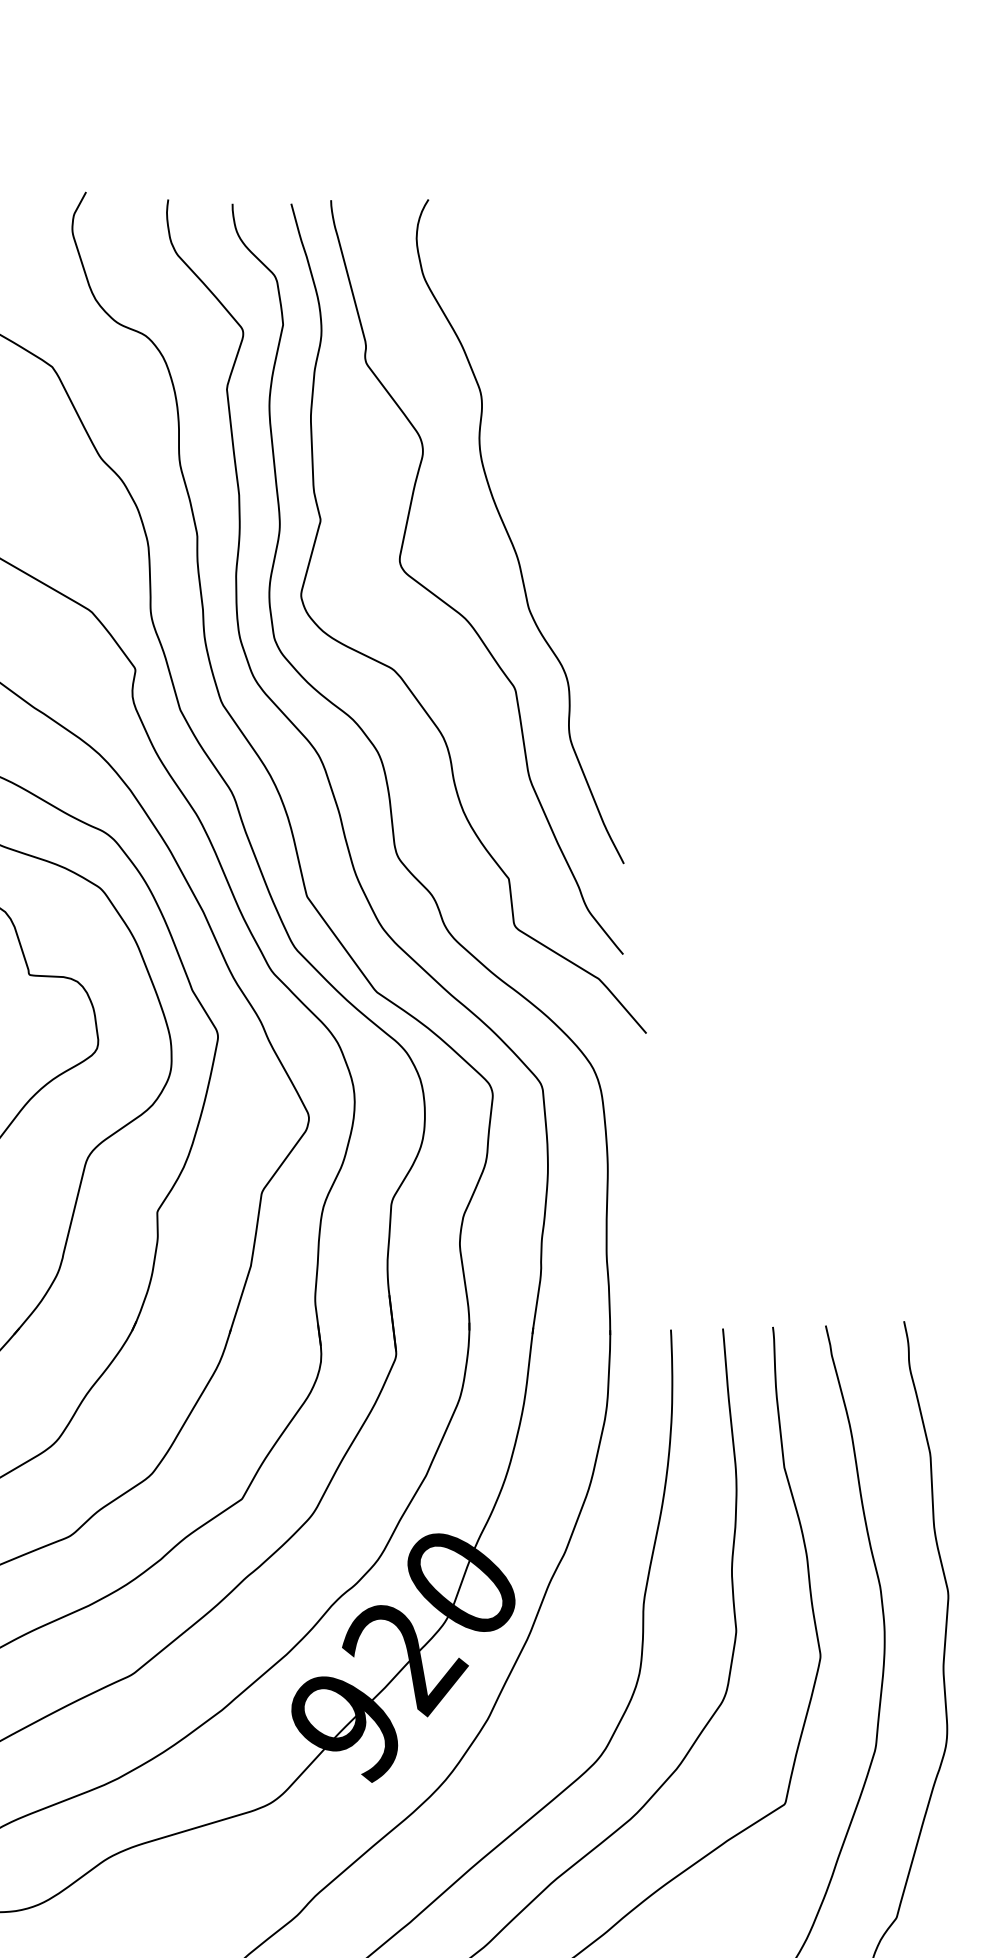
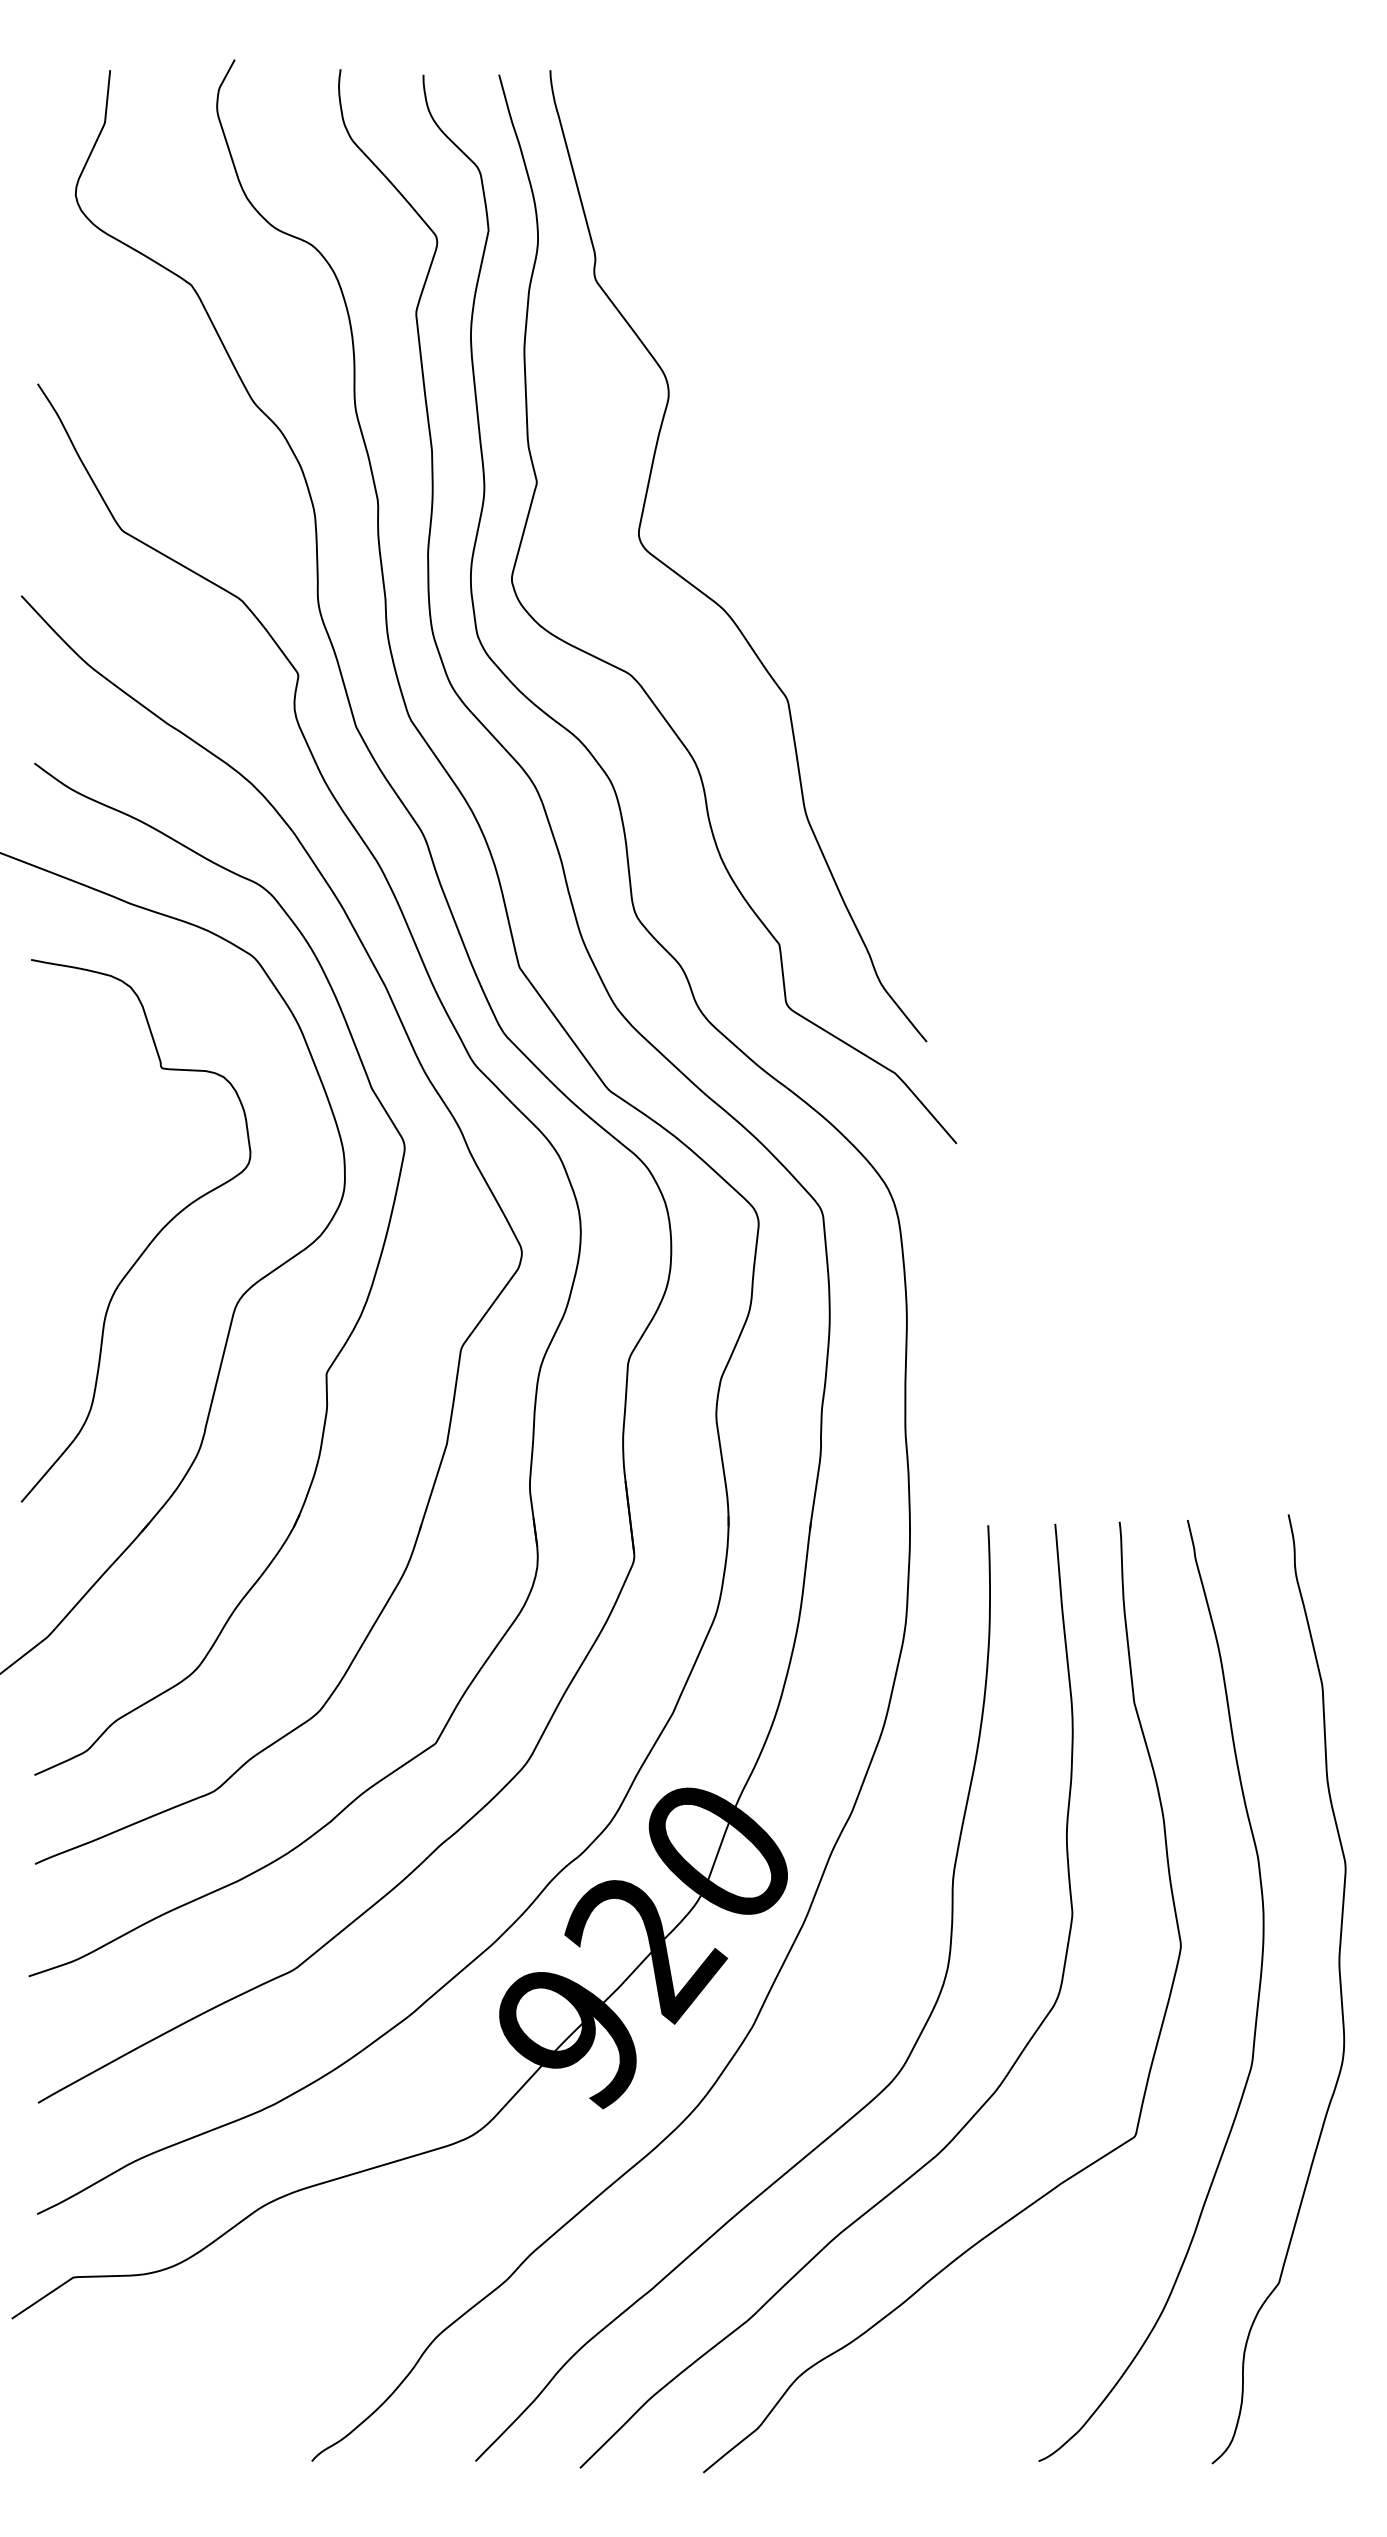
curve: (510, 537) -> (781, 504), removed

